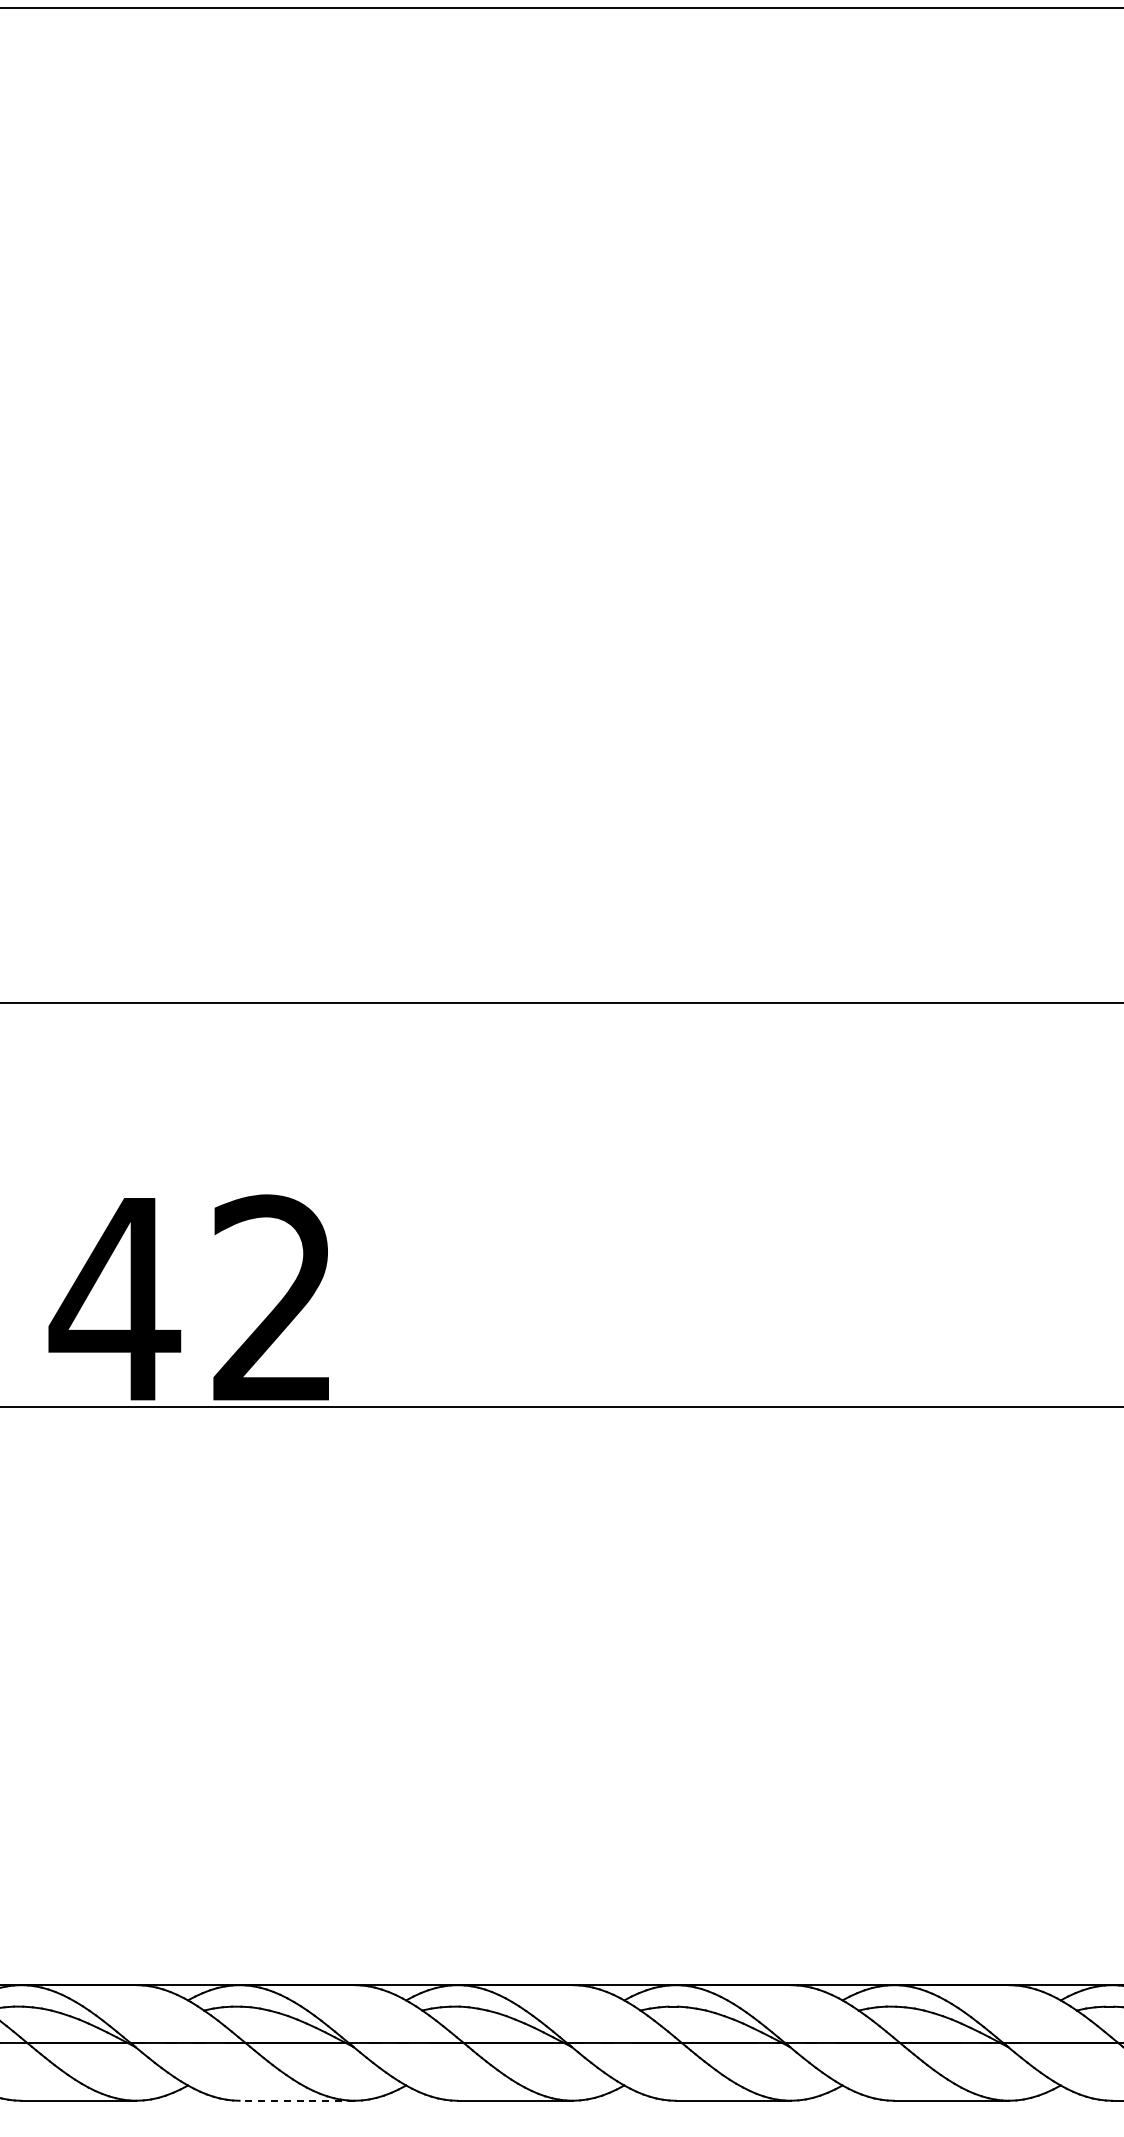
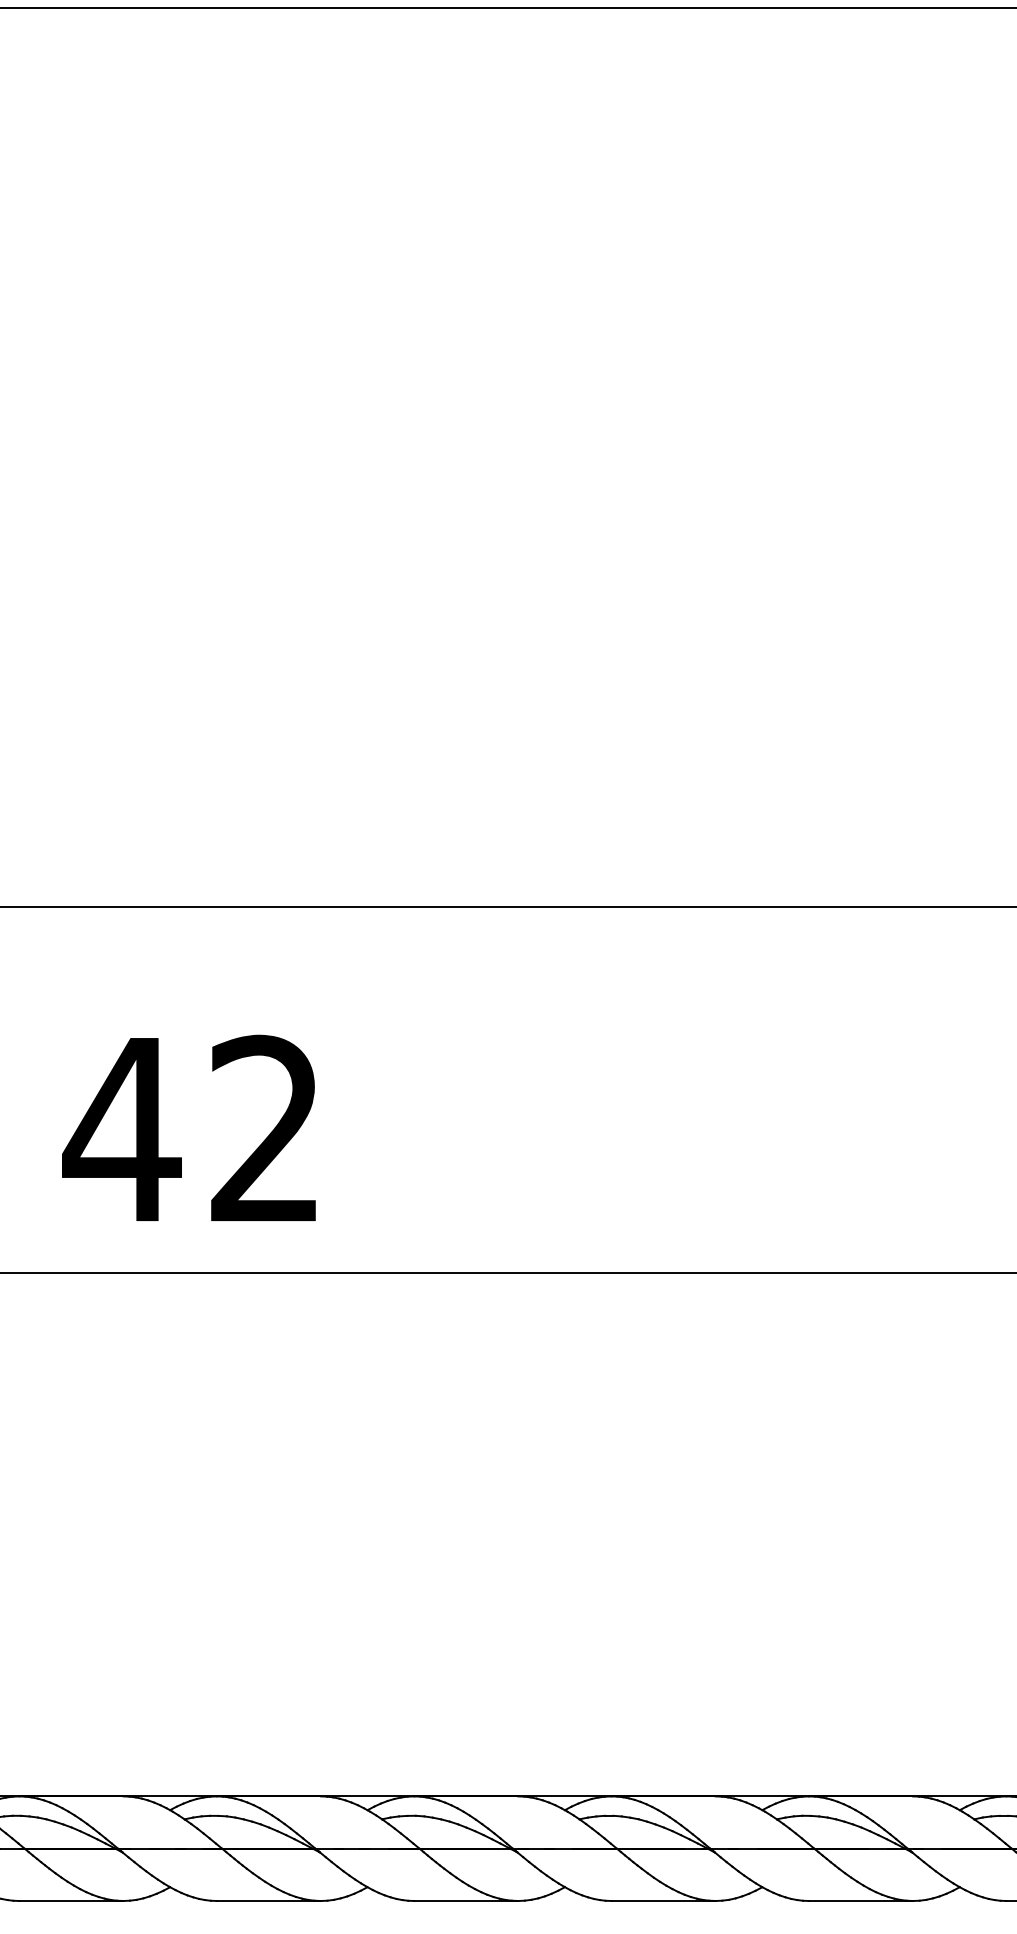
text: (188, 1297) -> (188, 1128), moved
line: (297, 2100) -> (269, 1900), dashed -> solid

